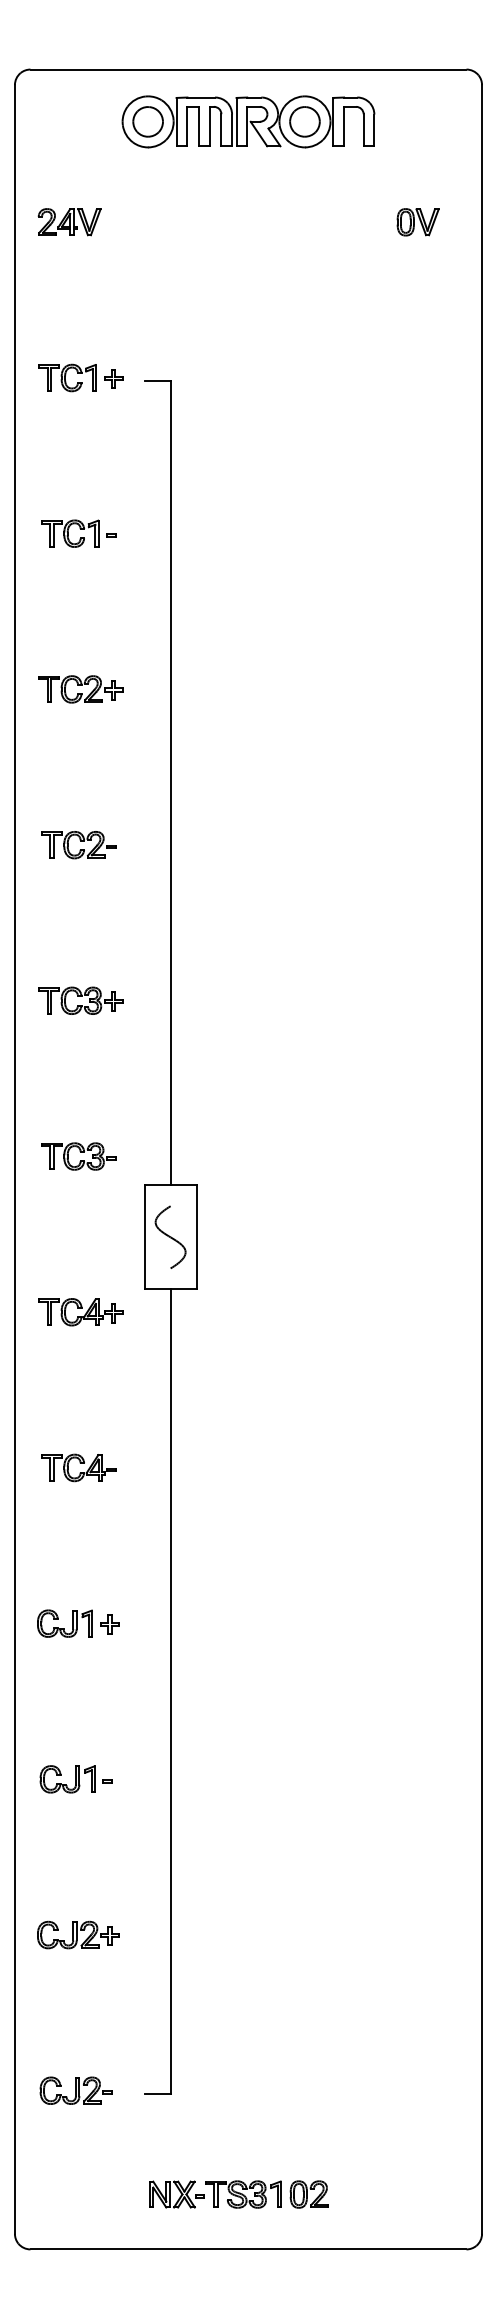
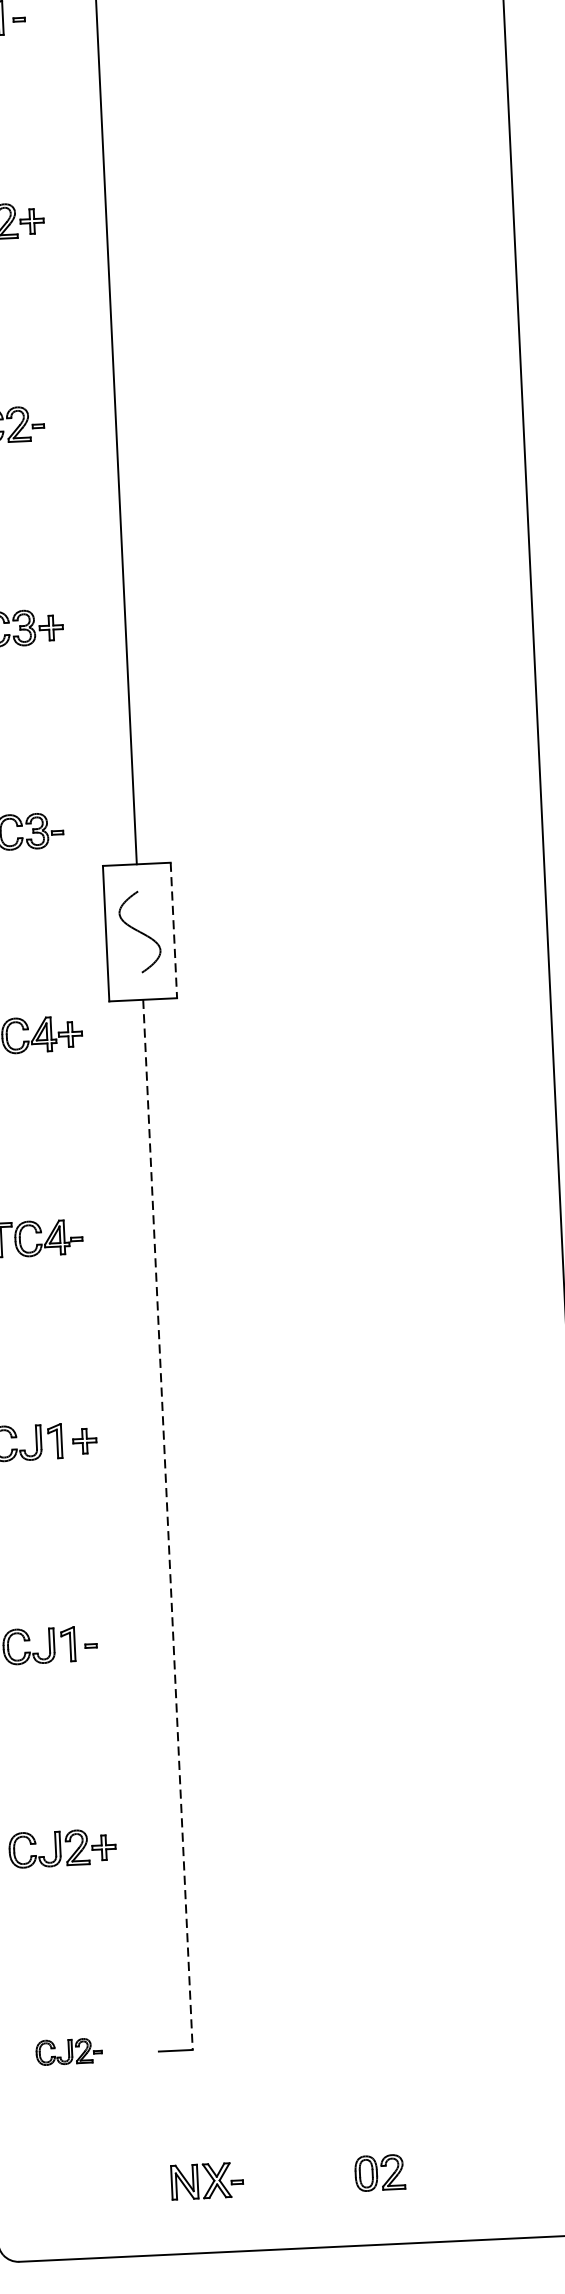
line: (196, 1237) -> (173, 930), solid -> dashed
line: (170, 1691) -> (167, 1524), solid -> dashed
part: (75, 2090) -> (68, 2051), size x0.7
part: (243, 2194) -> (294, 2177), removed

